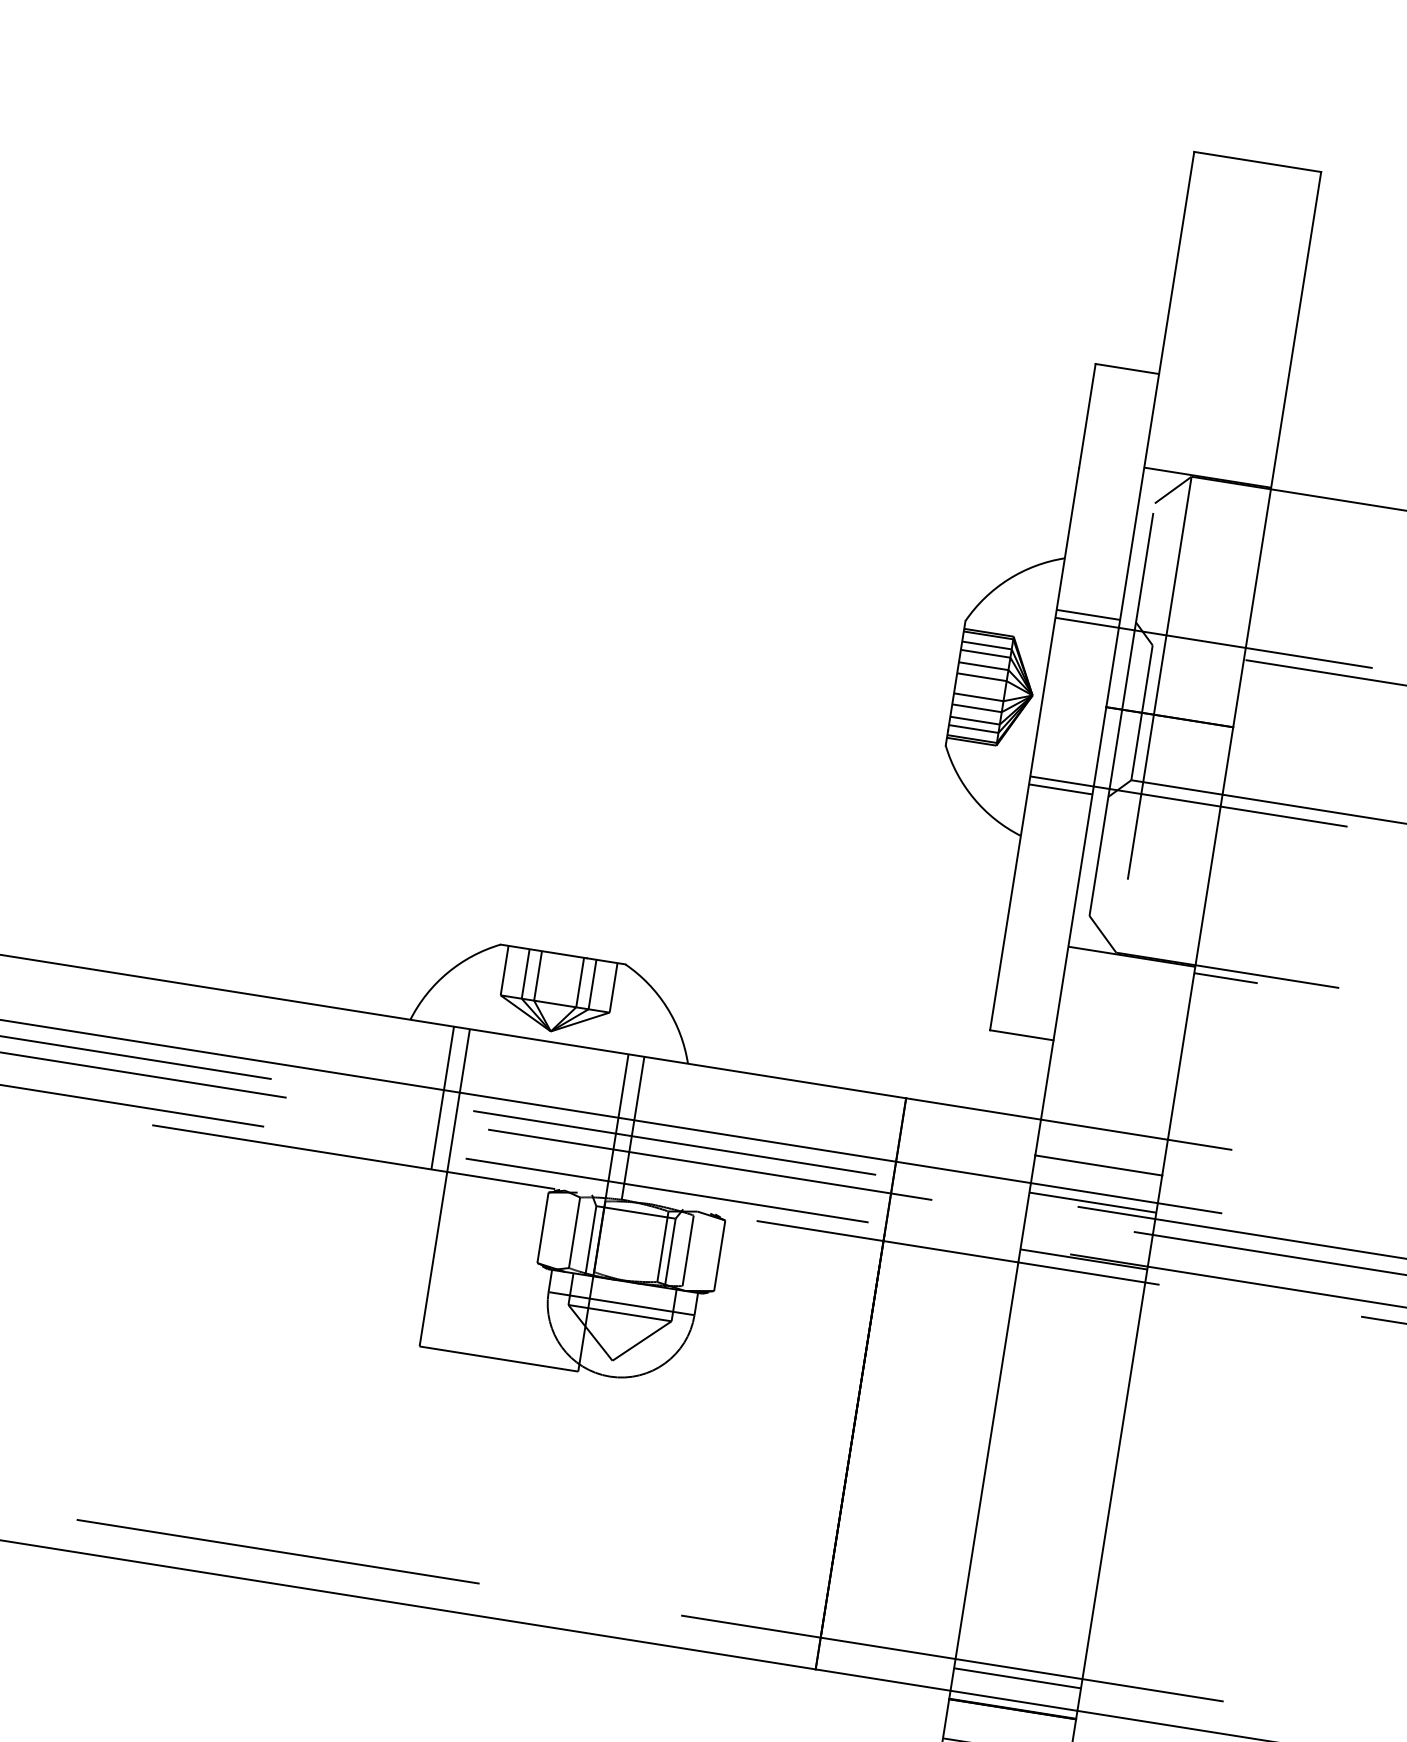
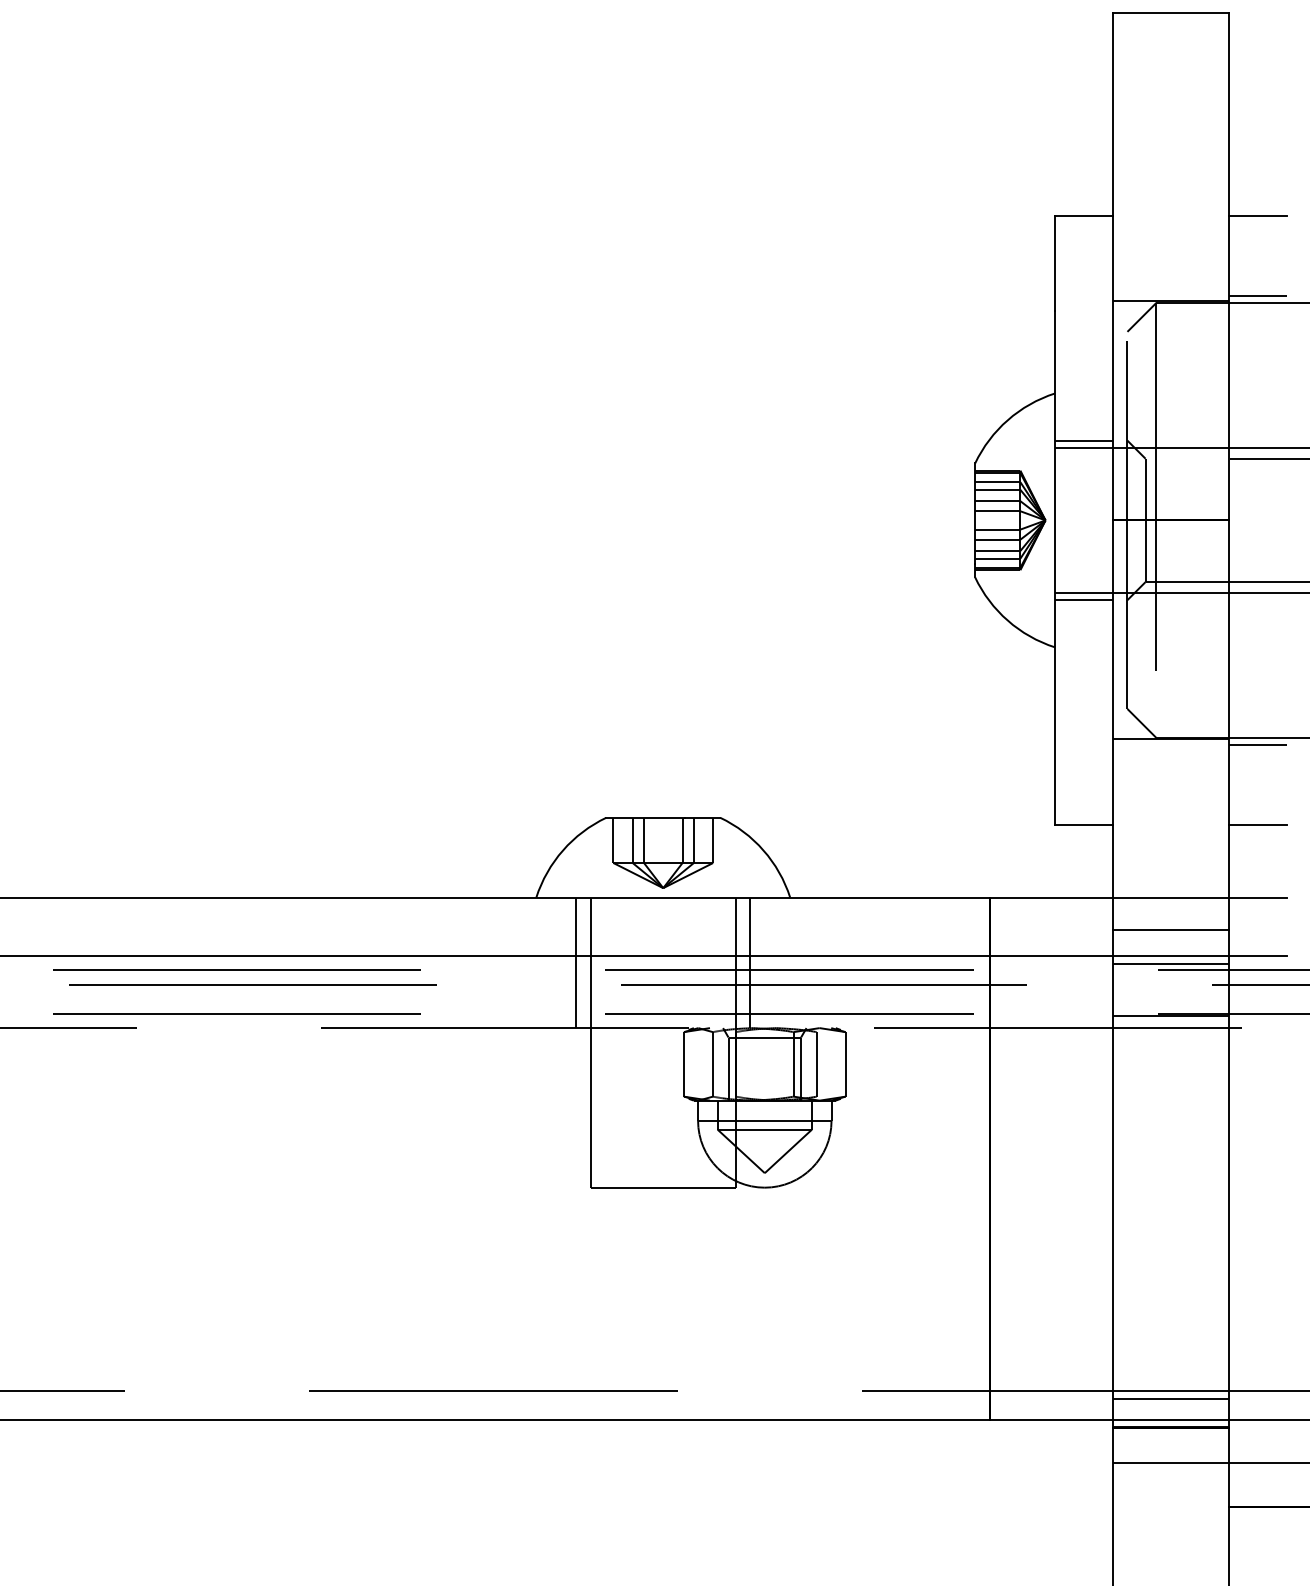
line: (1317, 398) -> (1257, 215), added
line: (1303, 486) -> (1257, 295), added
line: (1211, 1065) -> (1257, 825), added

